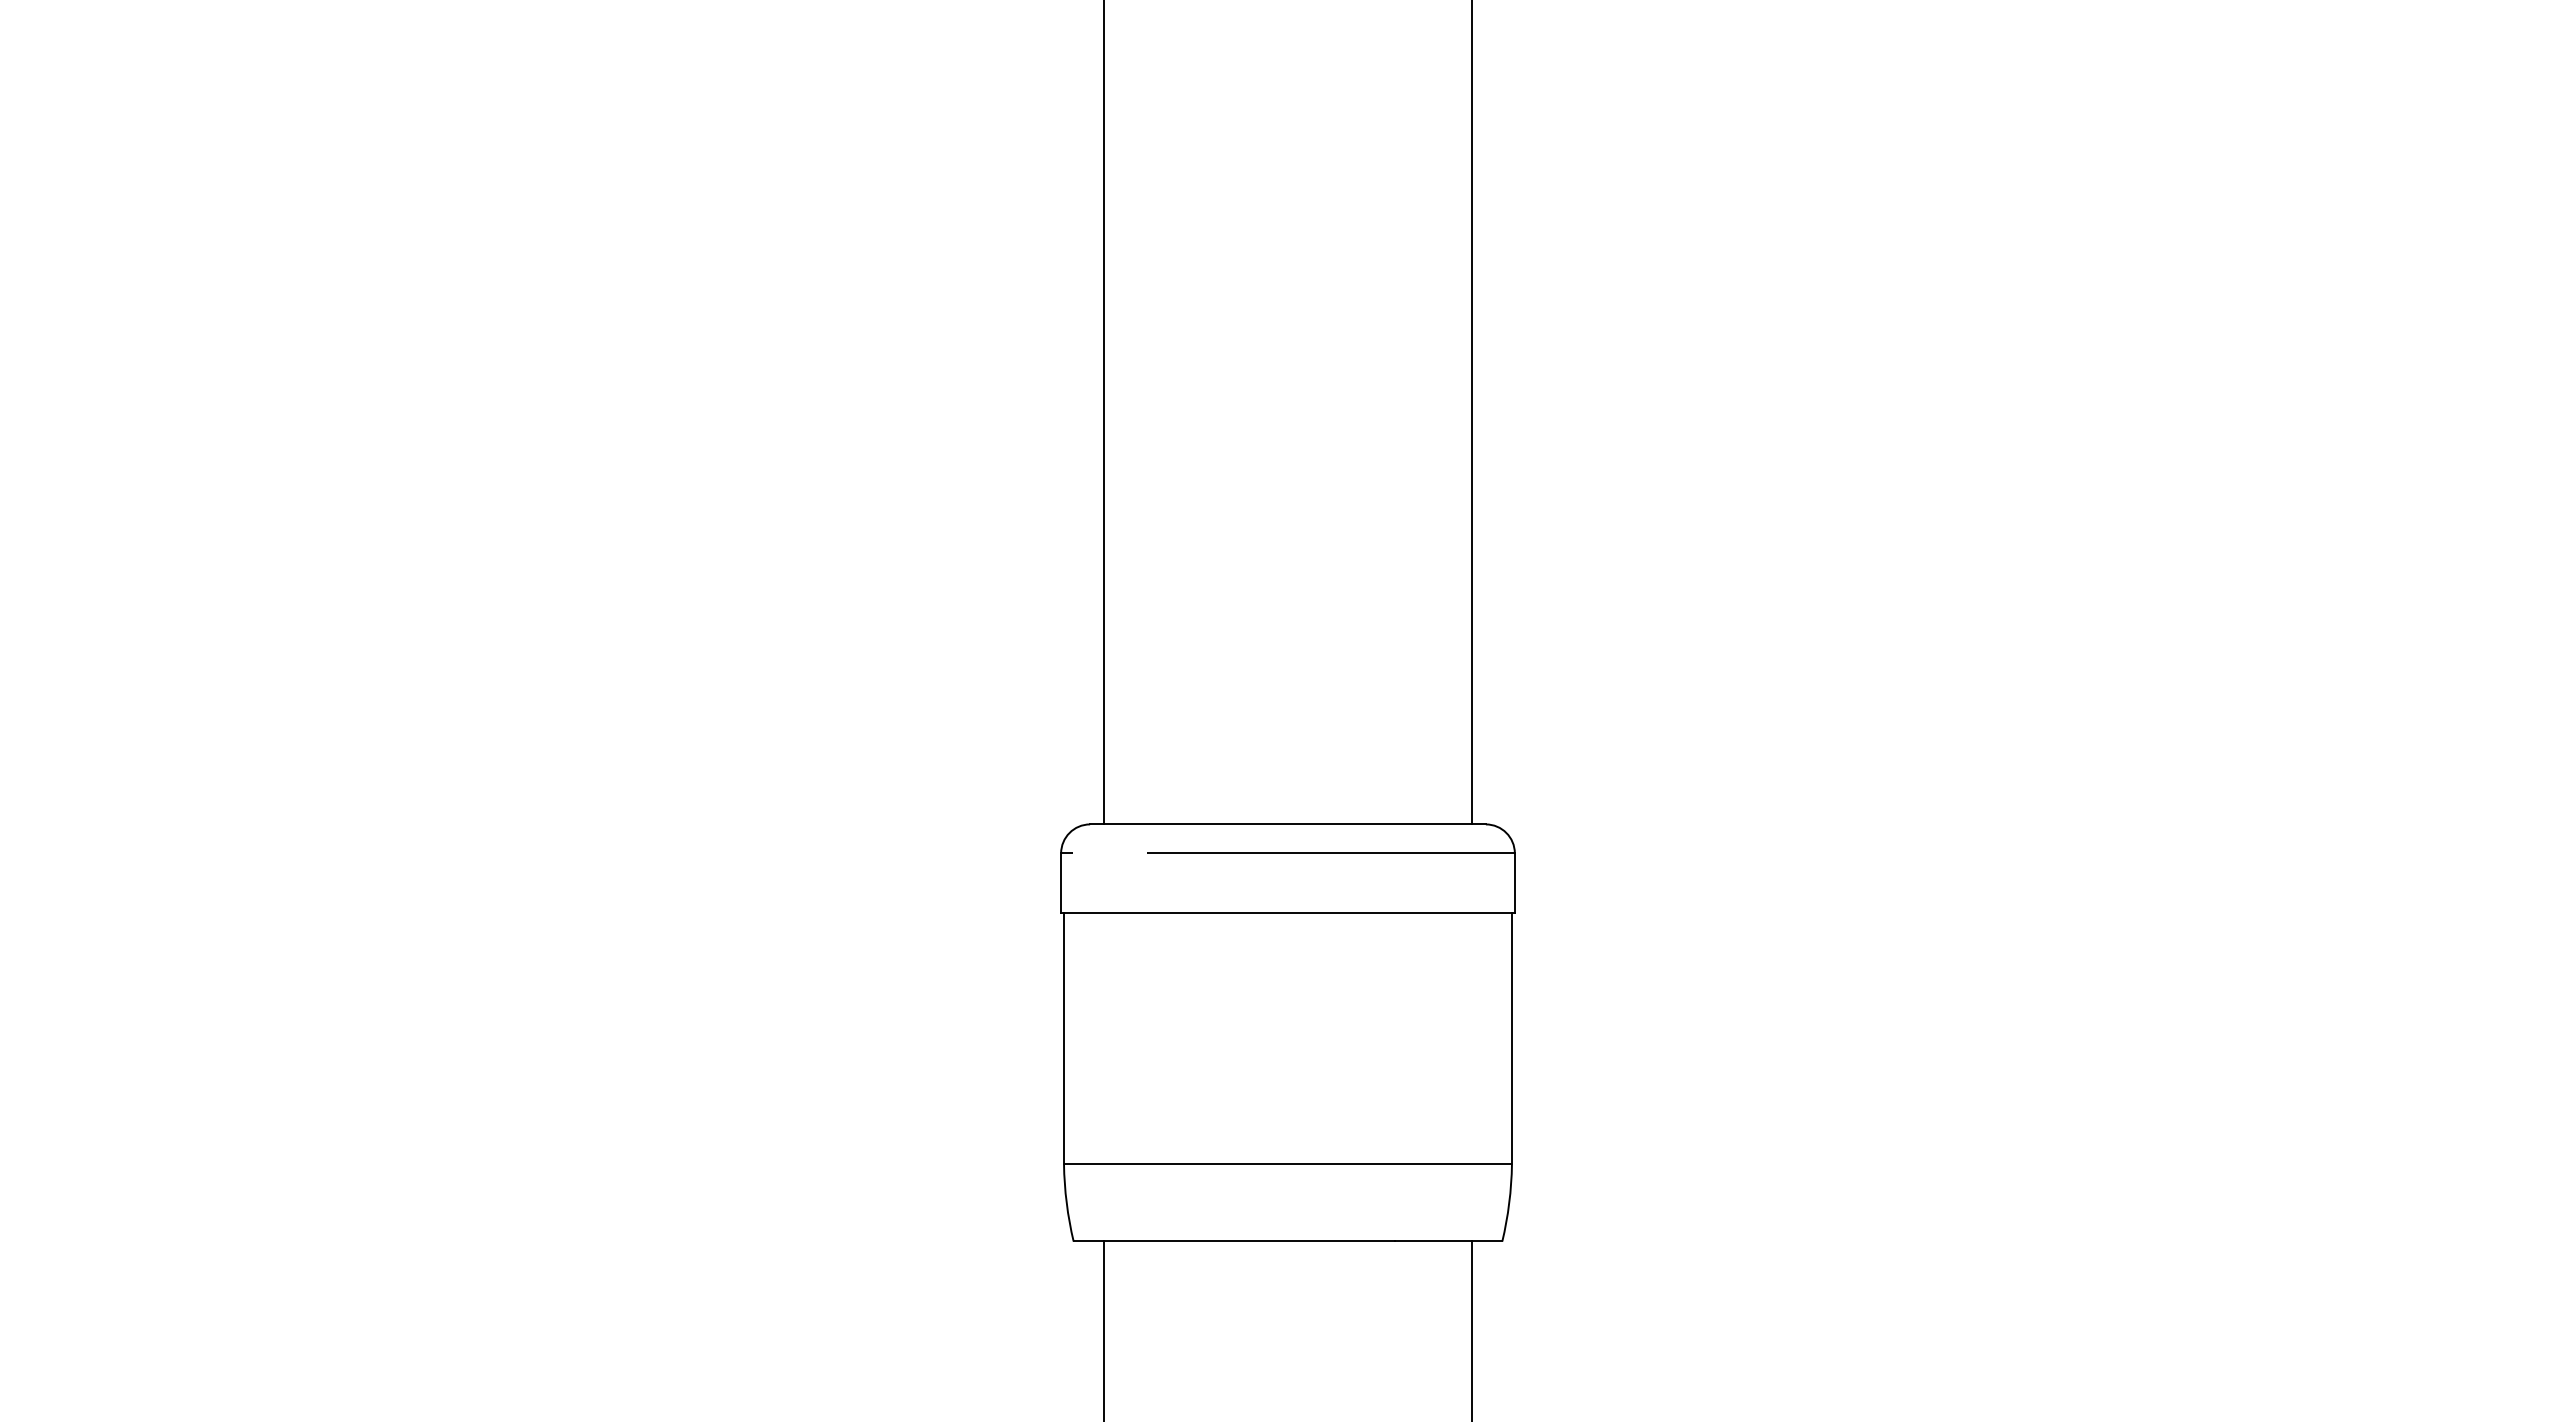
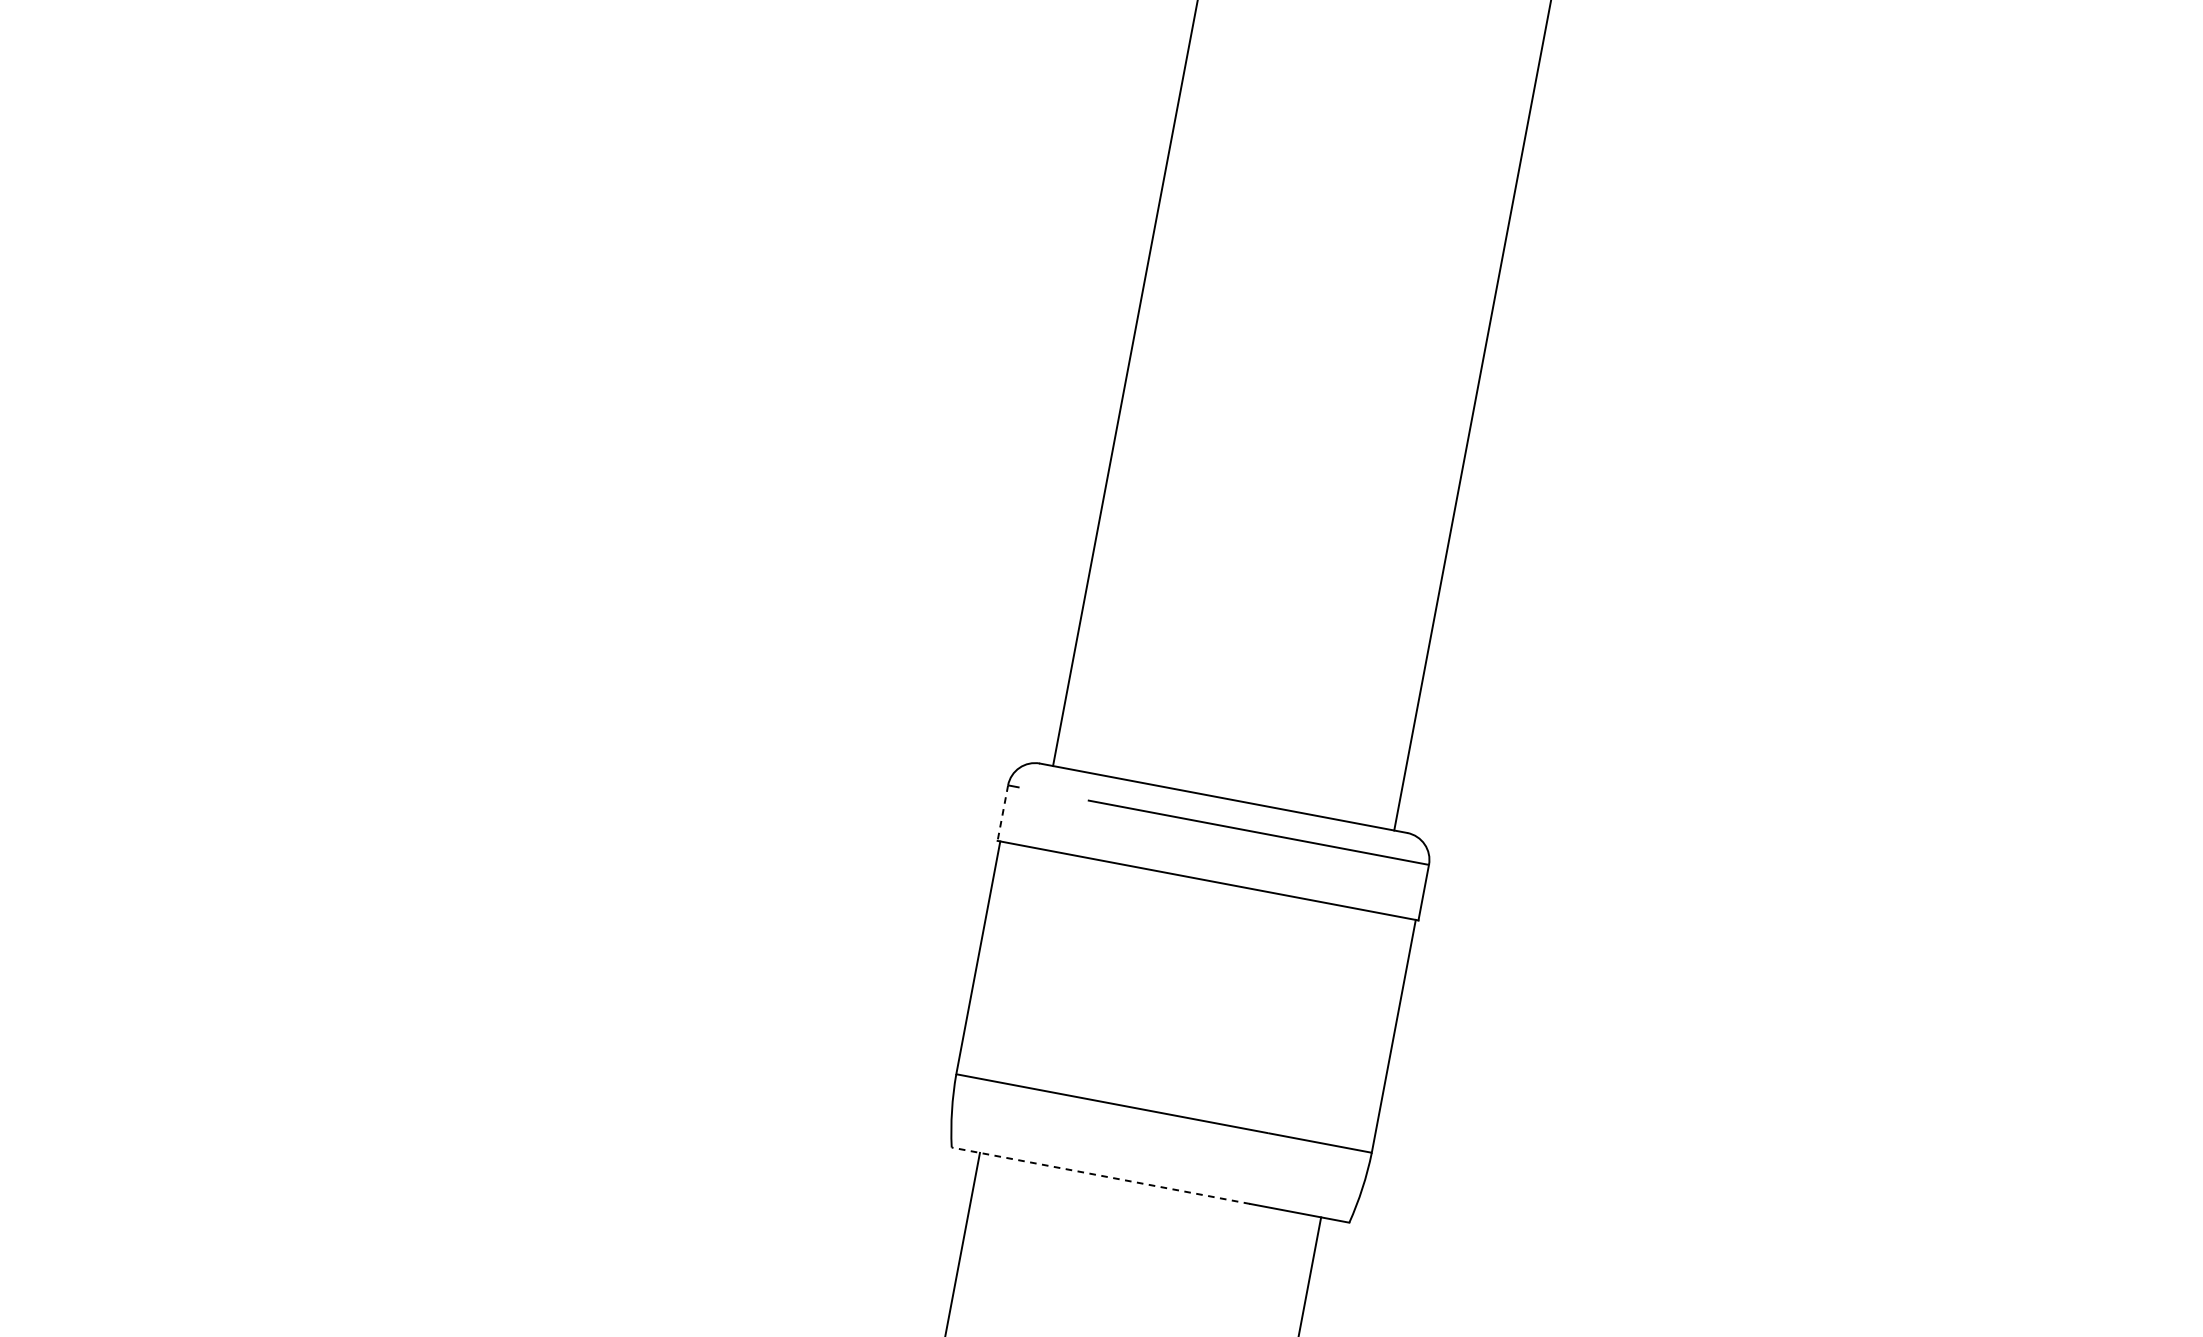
line: (1061, 883) -> (1003, 813), solid -> dashed
line: (1234, 1241) -> (1100, 1175), solid -> dashed

